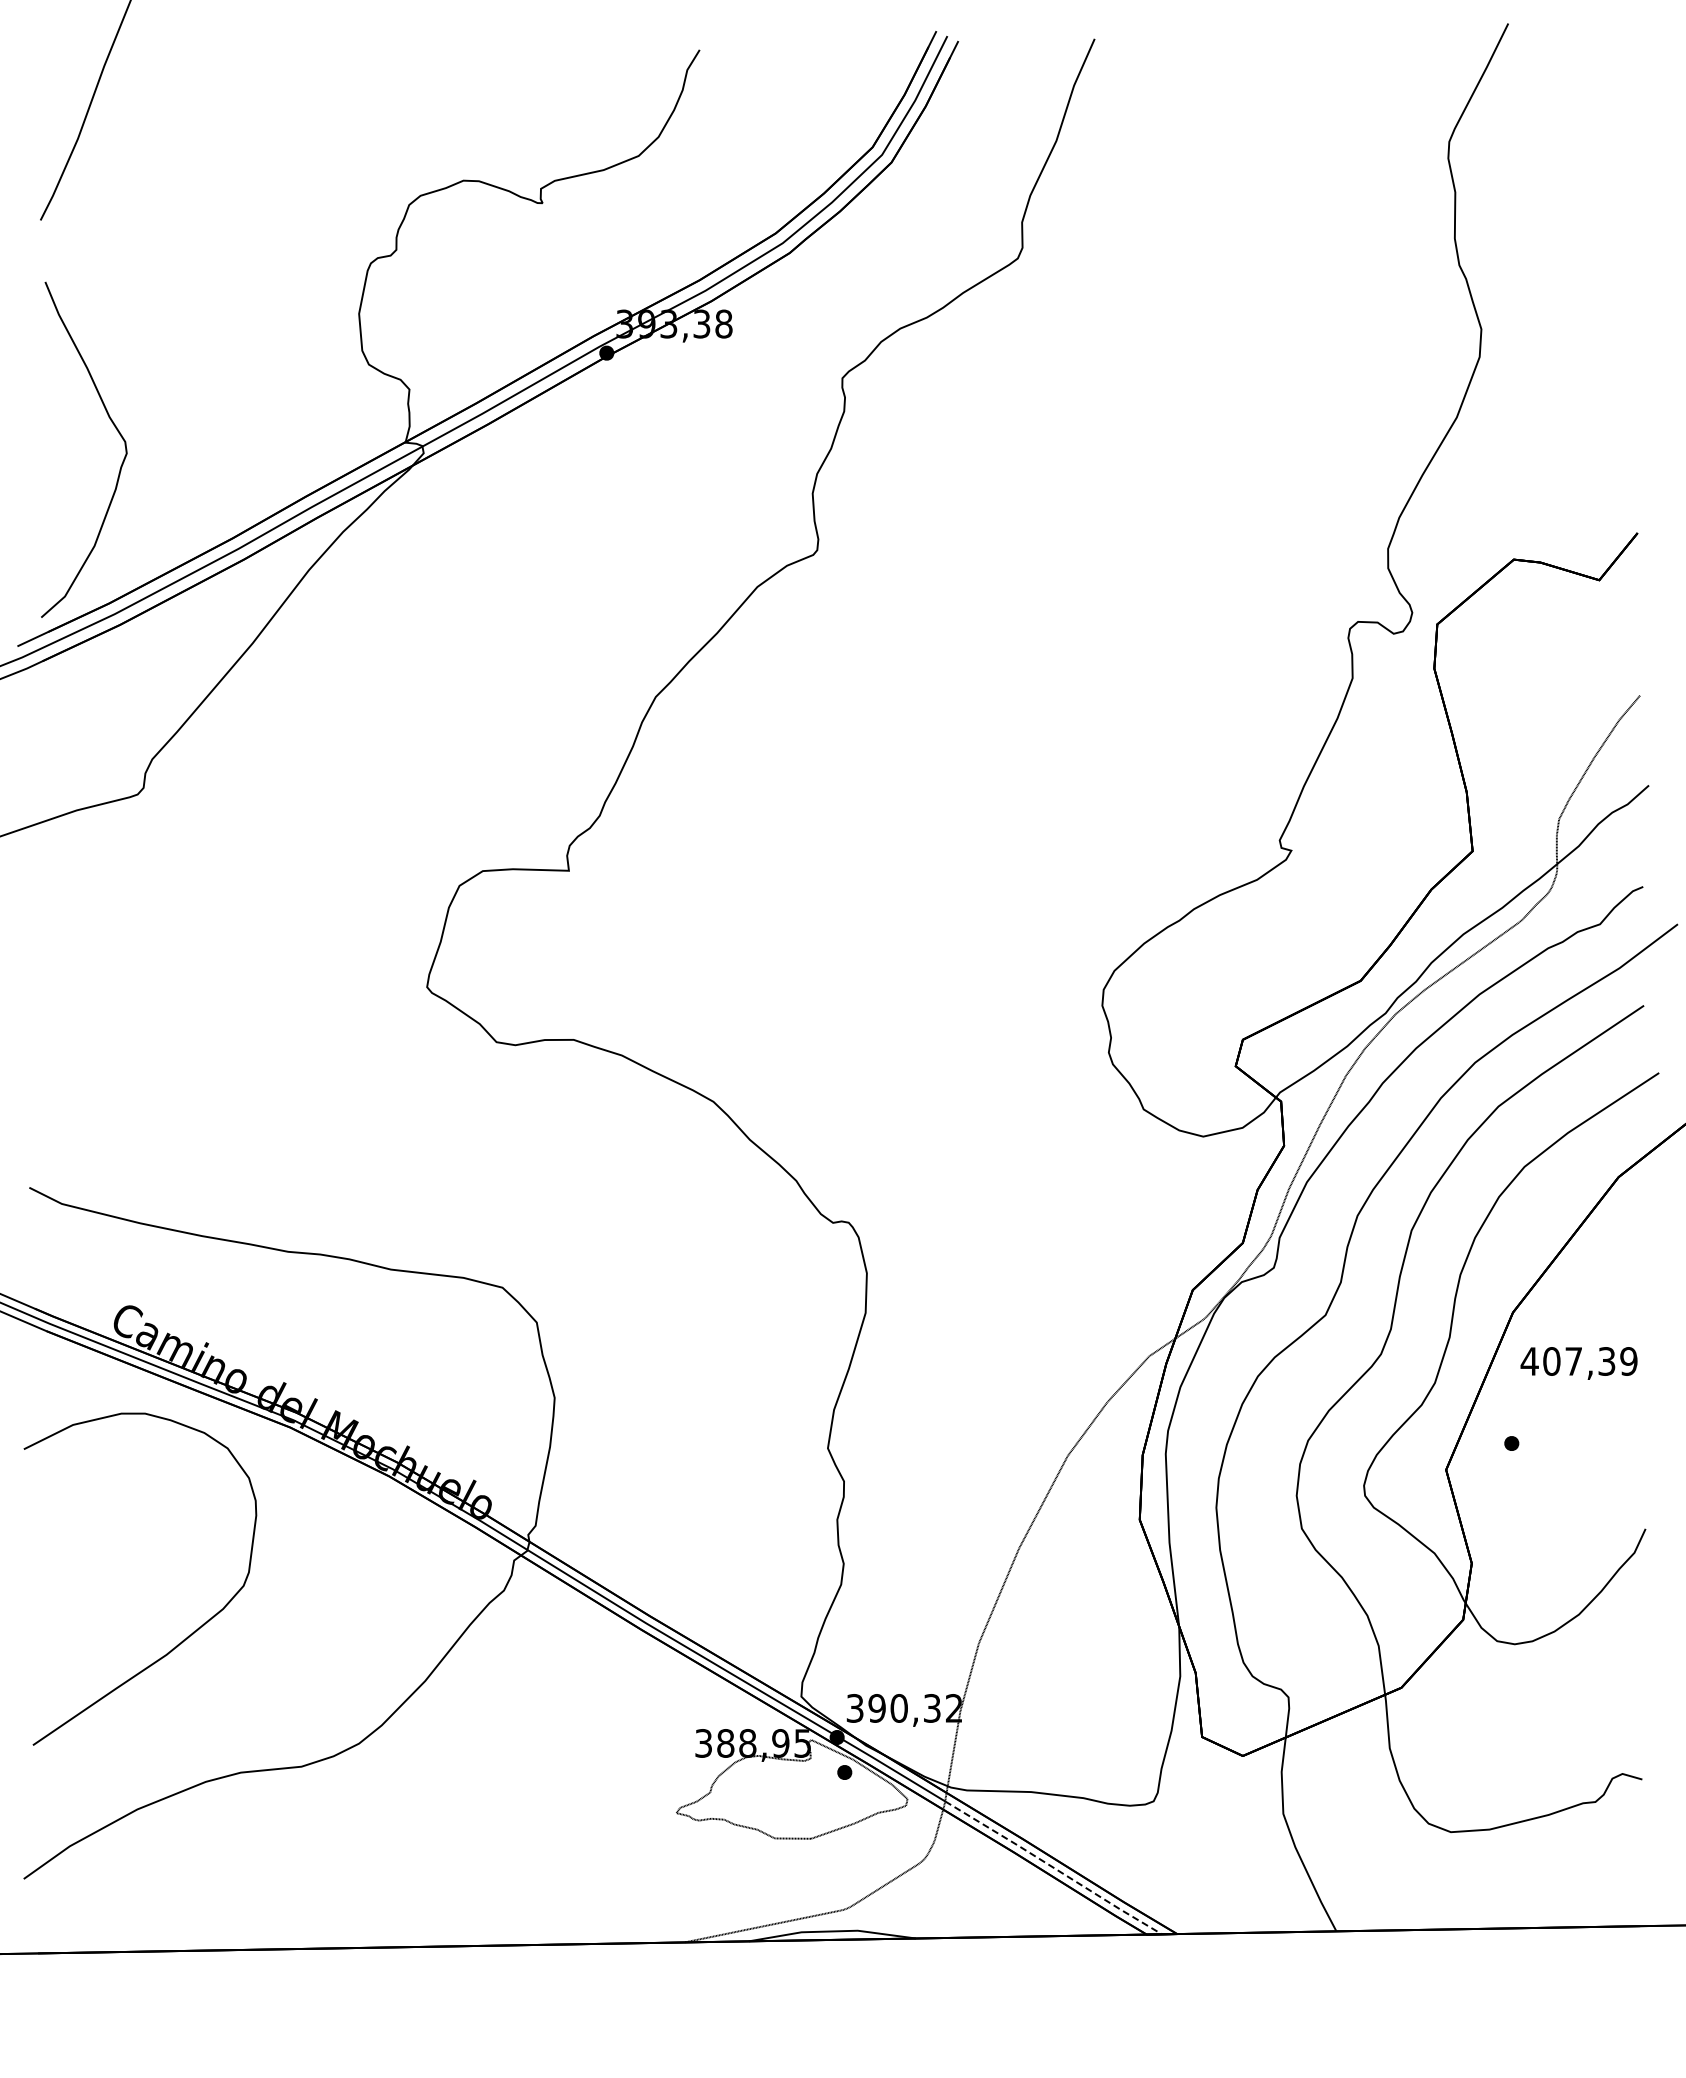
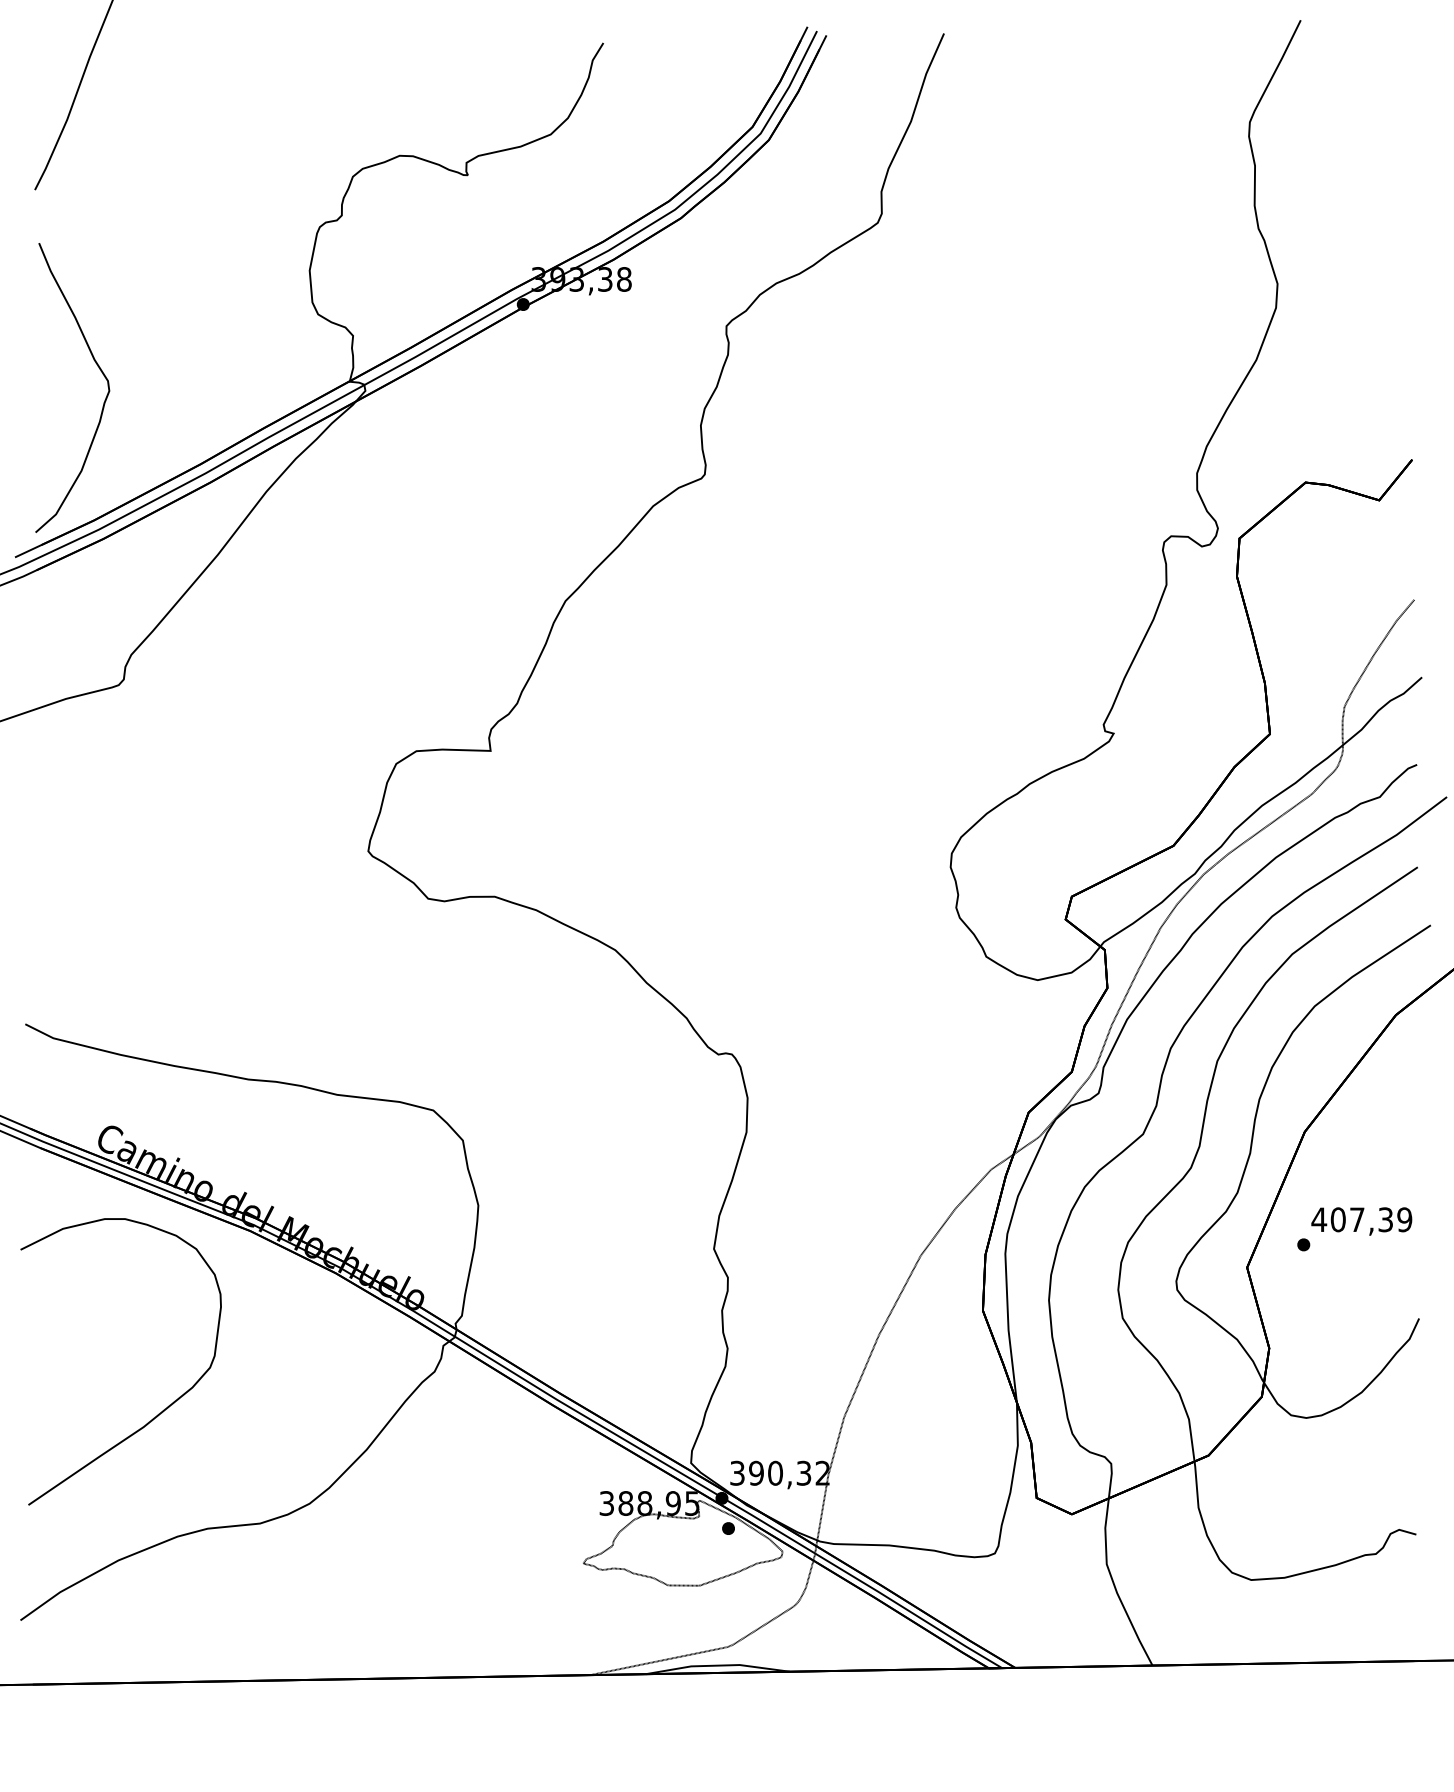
text: (1578, 1363) -> (1361, 1221), moved
line: (1054, 1868) -> (909, 1611), dashed -> solid

